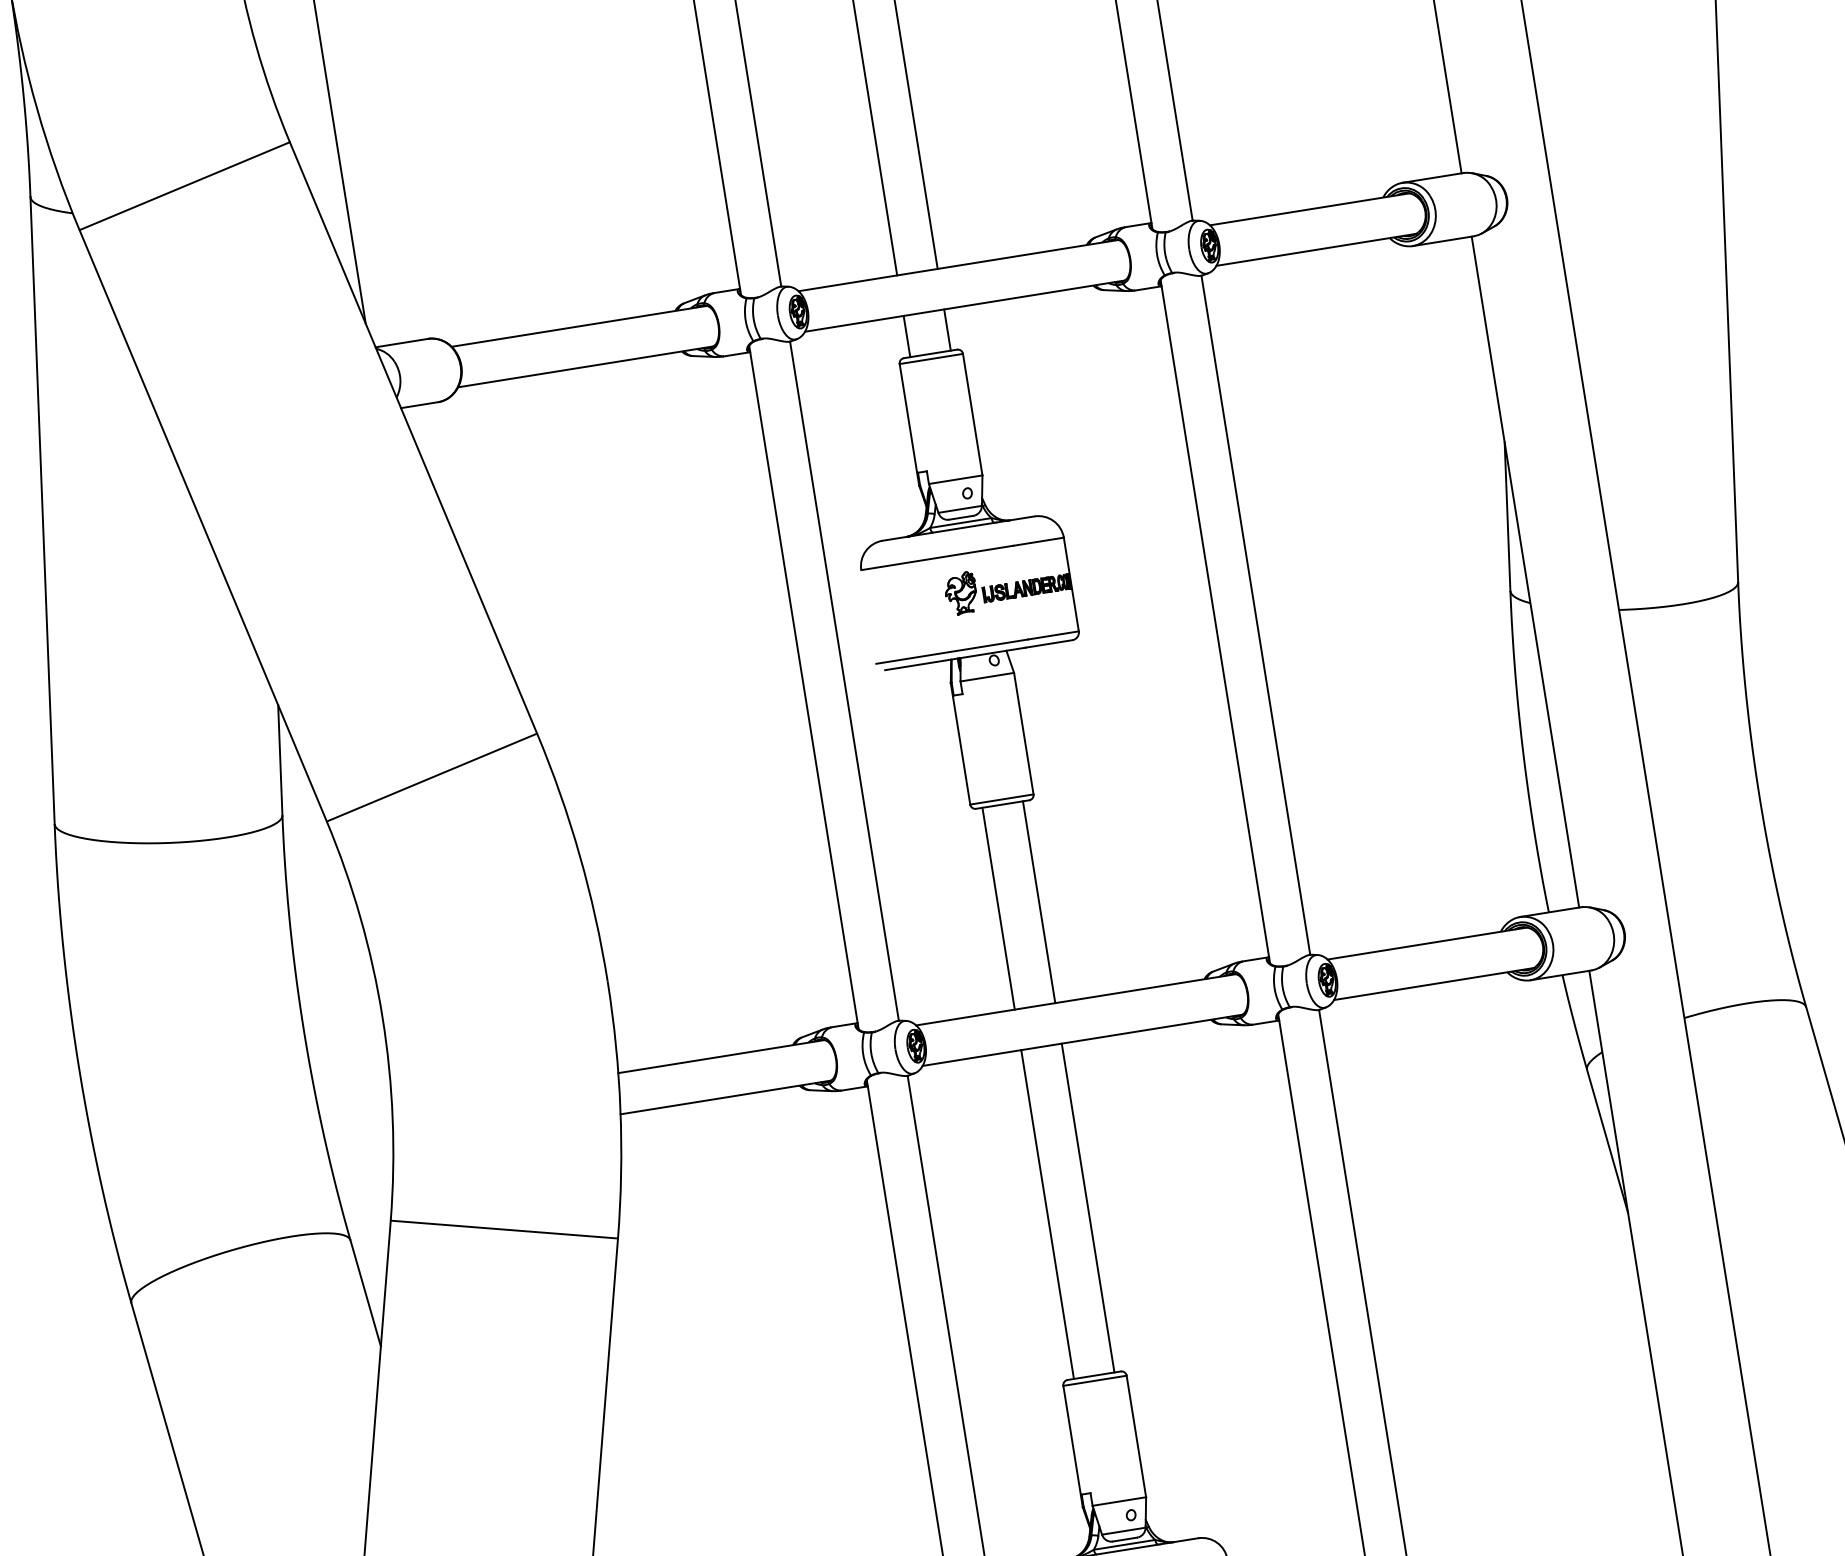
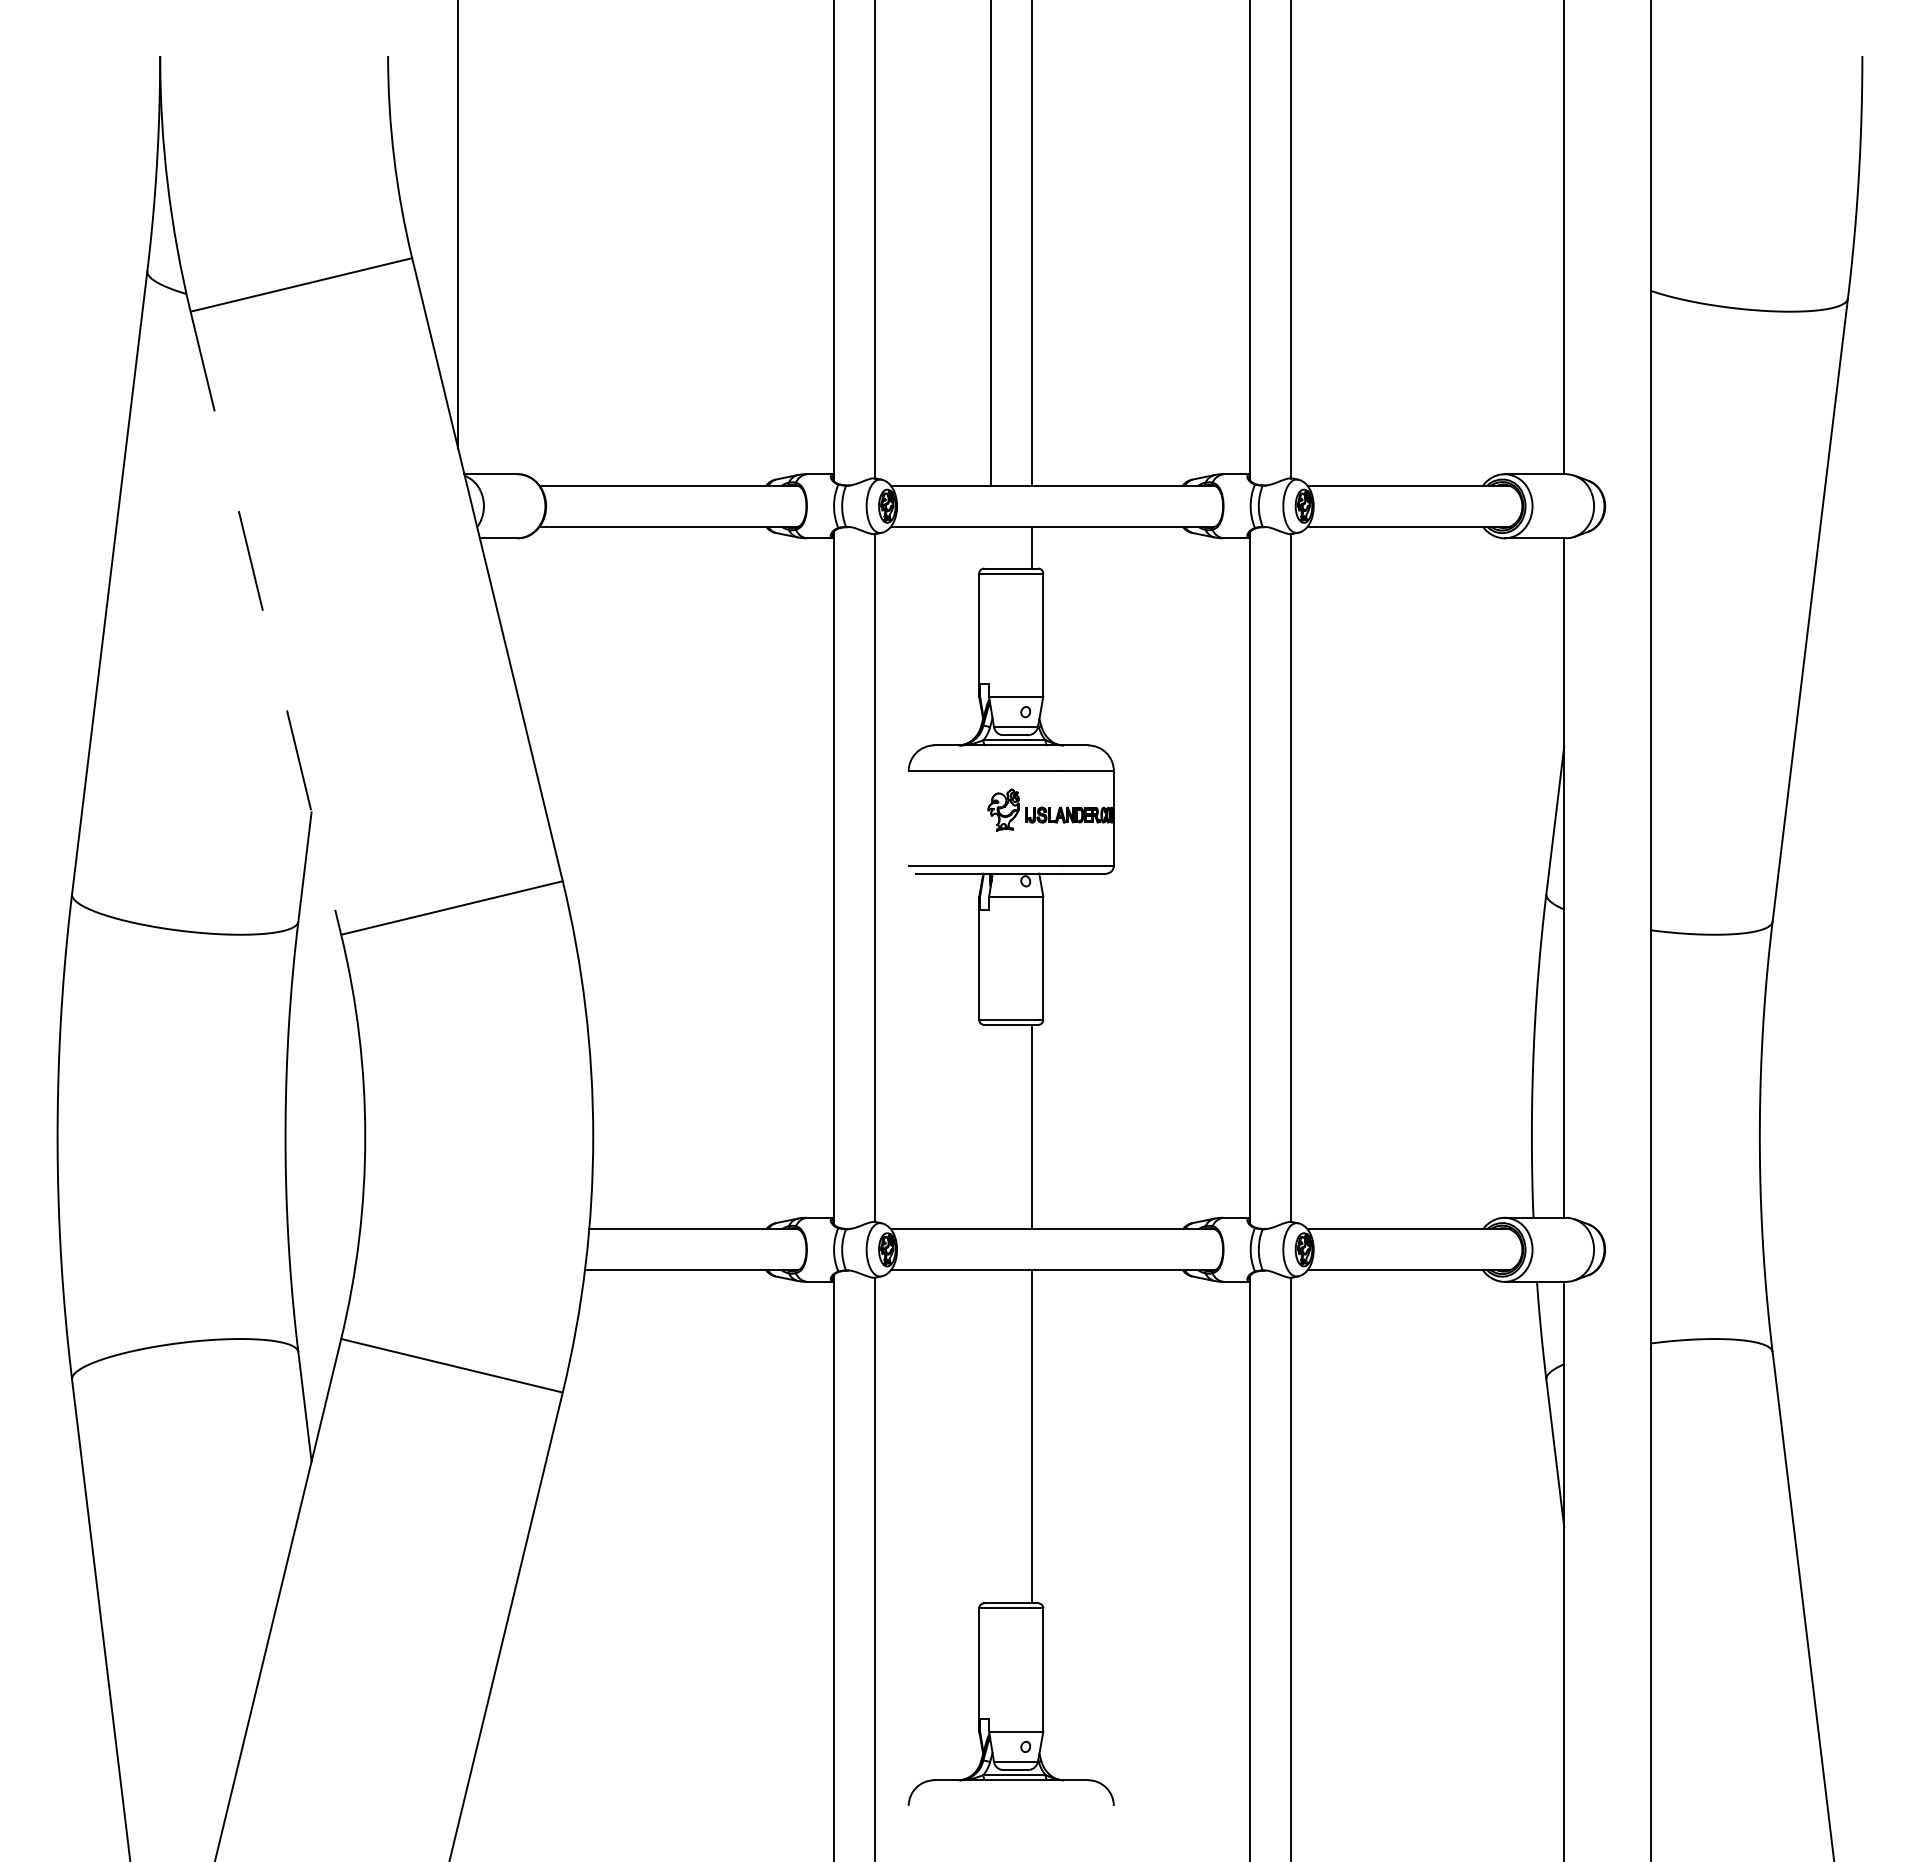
line: (906, 336) -> (990, 547), removed
line: (203, 525) -> (266, 623), solid -> dashed
line: (998, 908) -> (990, 1126), removed
line: (1047, 1214) -> (990, 1436), removed

